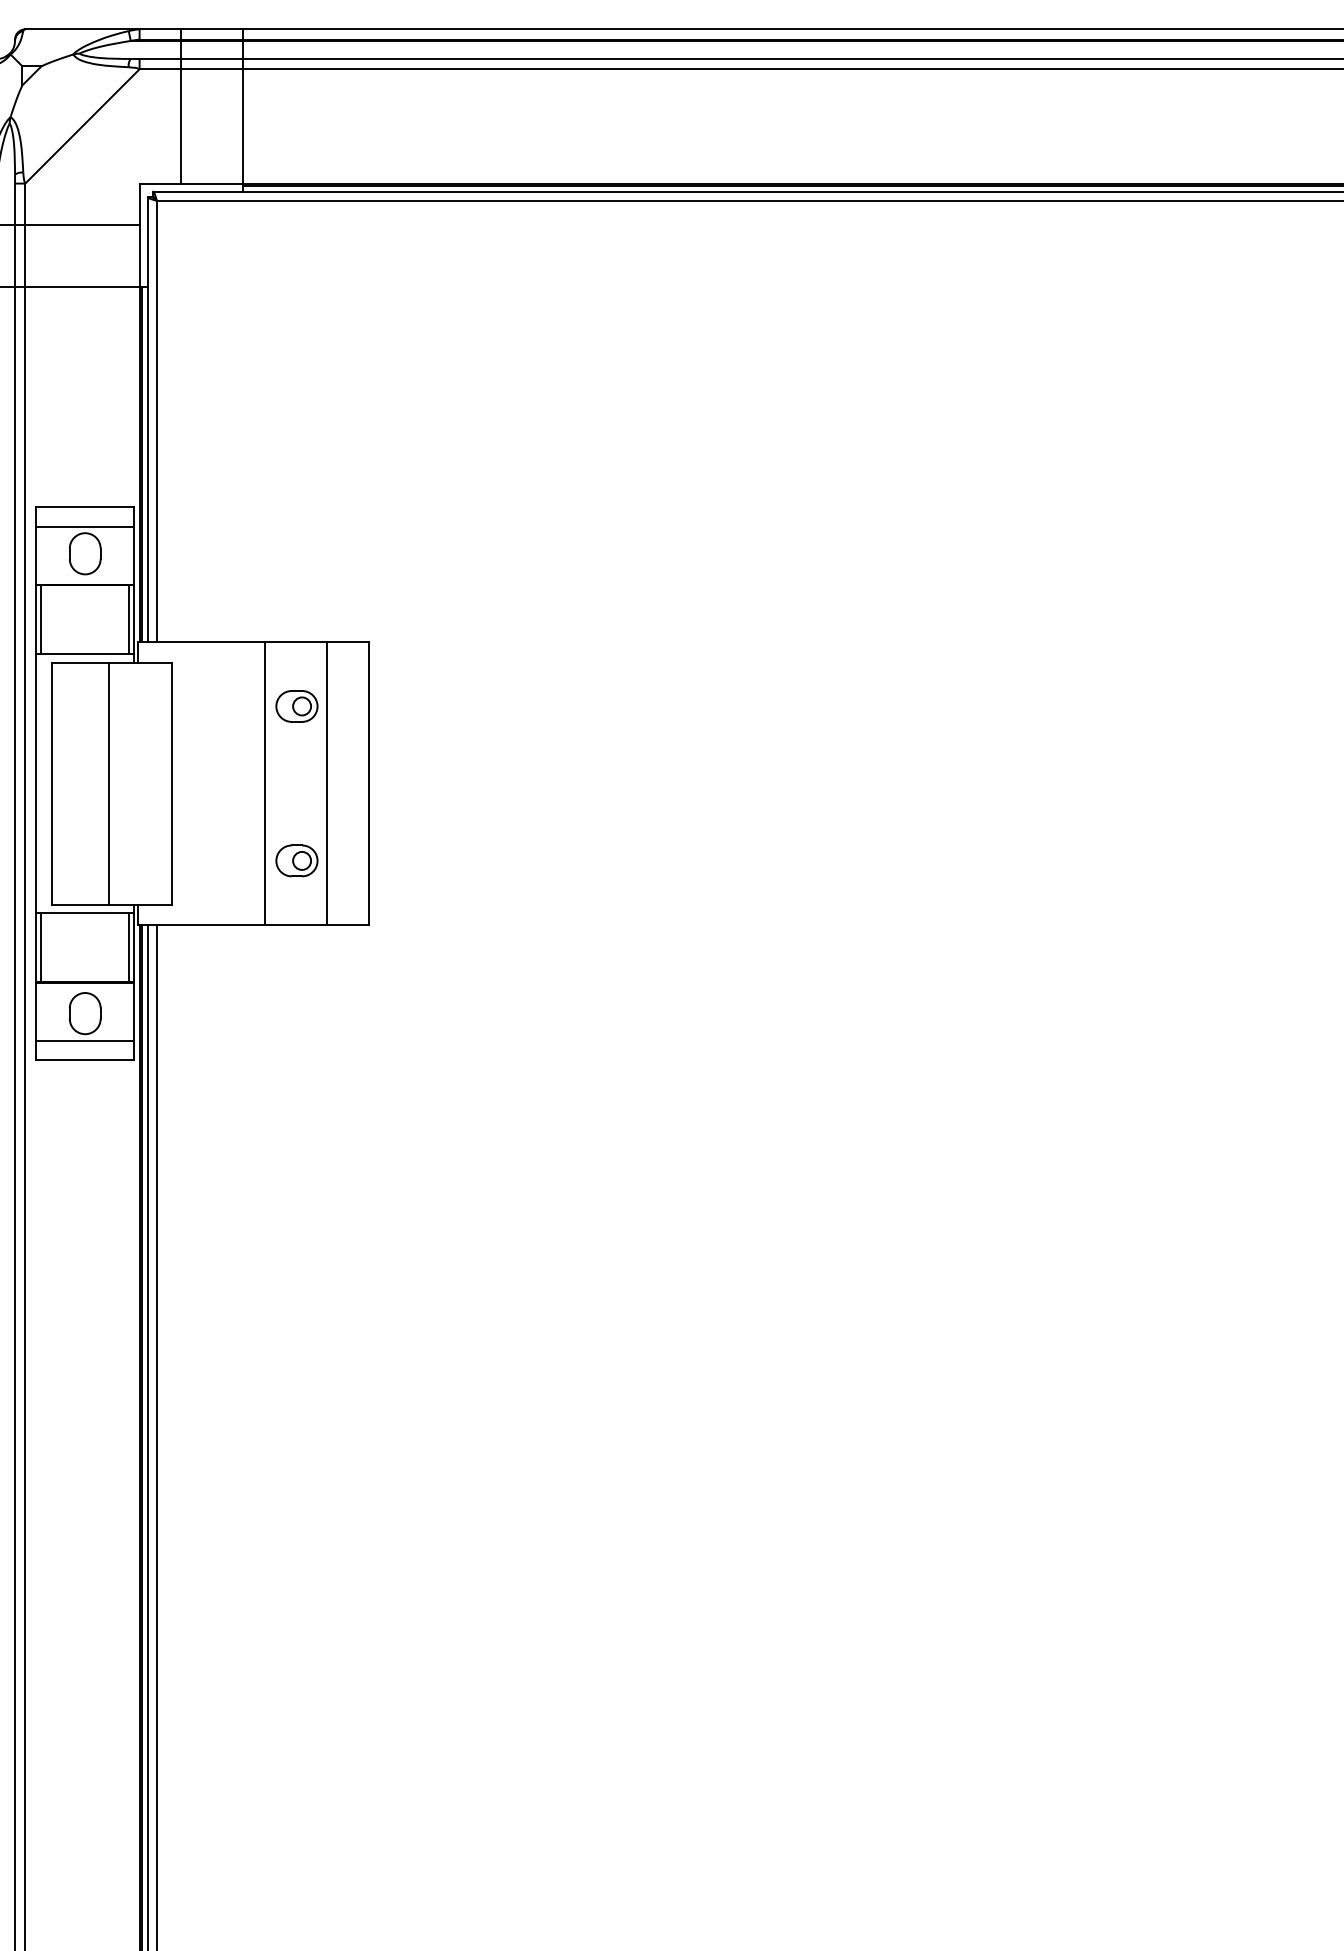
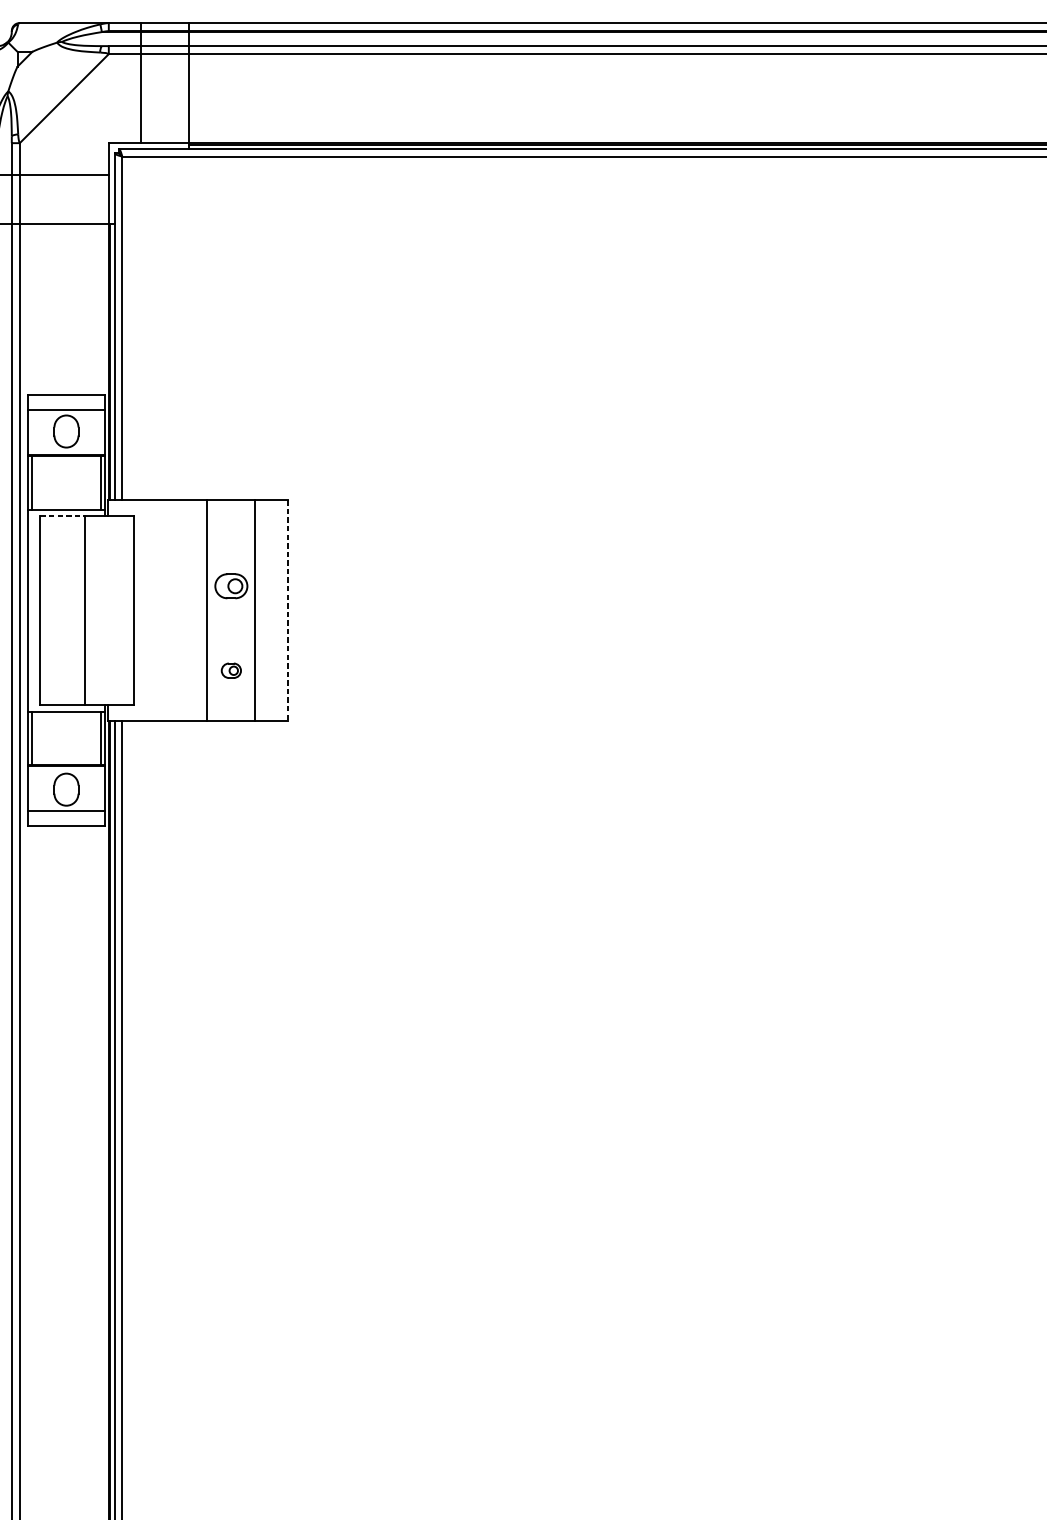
line: (80, 662) -> (62, 516), solid -> dashed
part: (296, 706) -> (231, 586), moved
line: (369, 783) -> (287, 610), solid -> dashed
part: (296, 860) -> (231, 670), size x0.6

